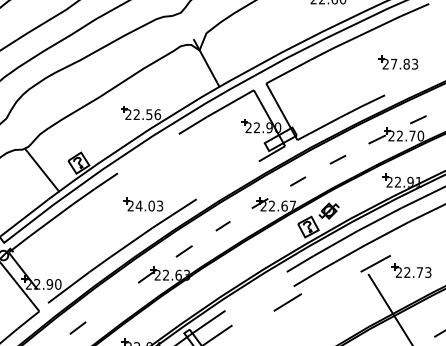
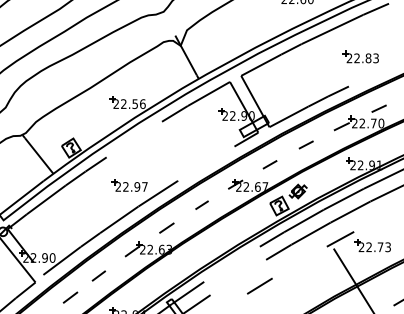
text: (394, 63) -> (357, 57), 27.83 -> 22.83
text: (149, 205) -> (135, 186), 24.03 -> 22.97
line: (287, 302) -> (259, 286), moved
line: (109, 304) -> (99, 276), added

